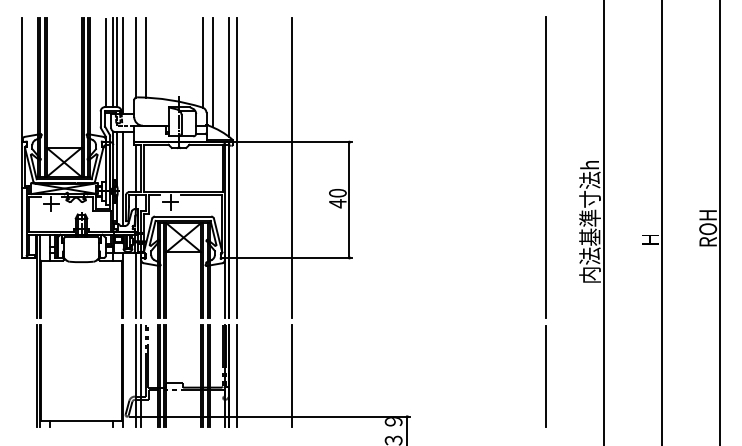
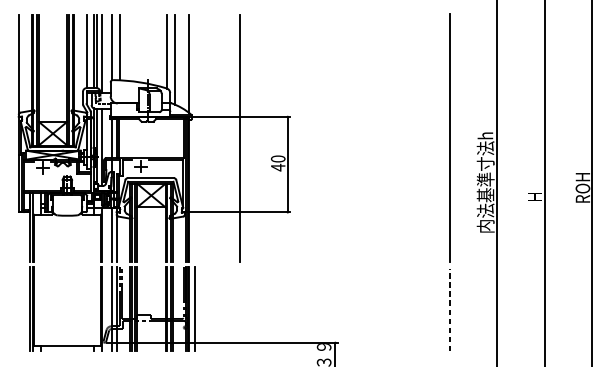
line: (237, 167) -> (195, 137), removed
line: (291, 376) -> (240, 309), removed
line: (546, 376) -> (449, 309), solid -> dashed

